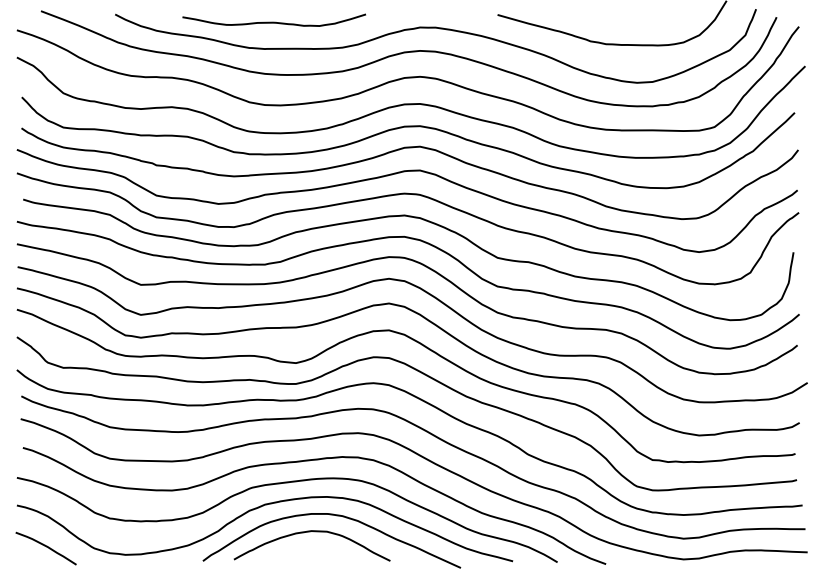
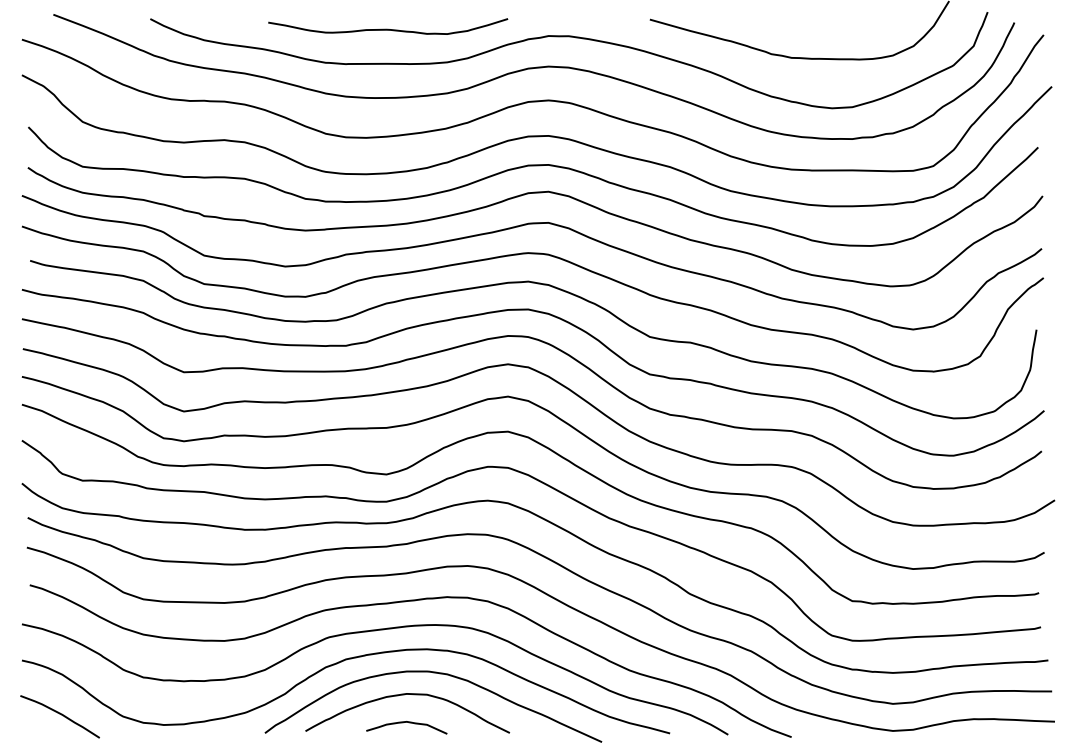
curve: (273, 21) -> (387, 28), moved
curve: (311, 553) -> (406, 723), added

